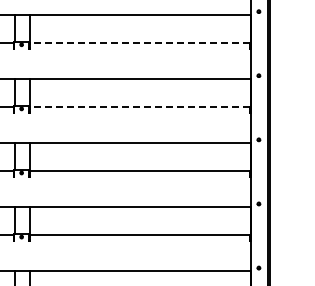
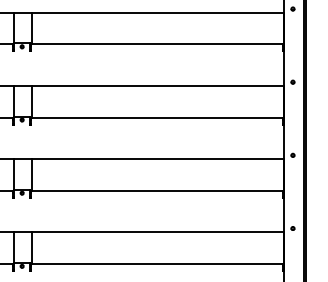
line: (139, 42) -> (156, 44), dashed -> solid
line: (139, 106) -> (156, 117), dashed -> solid

